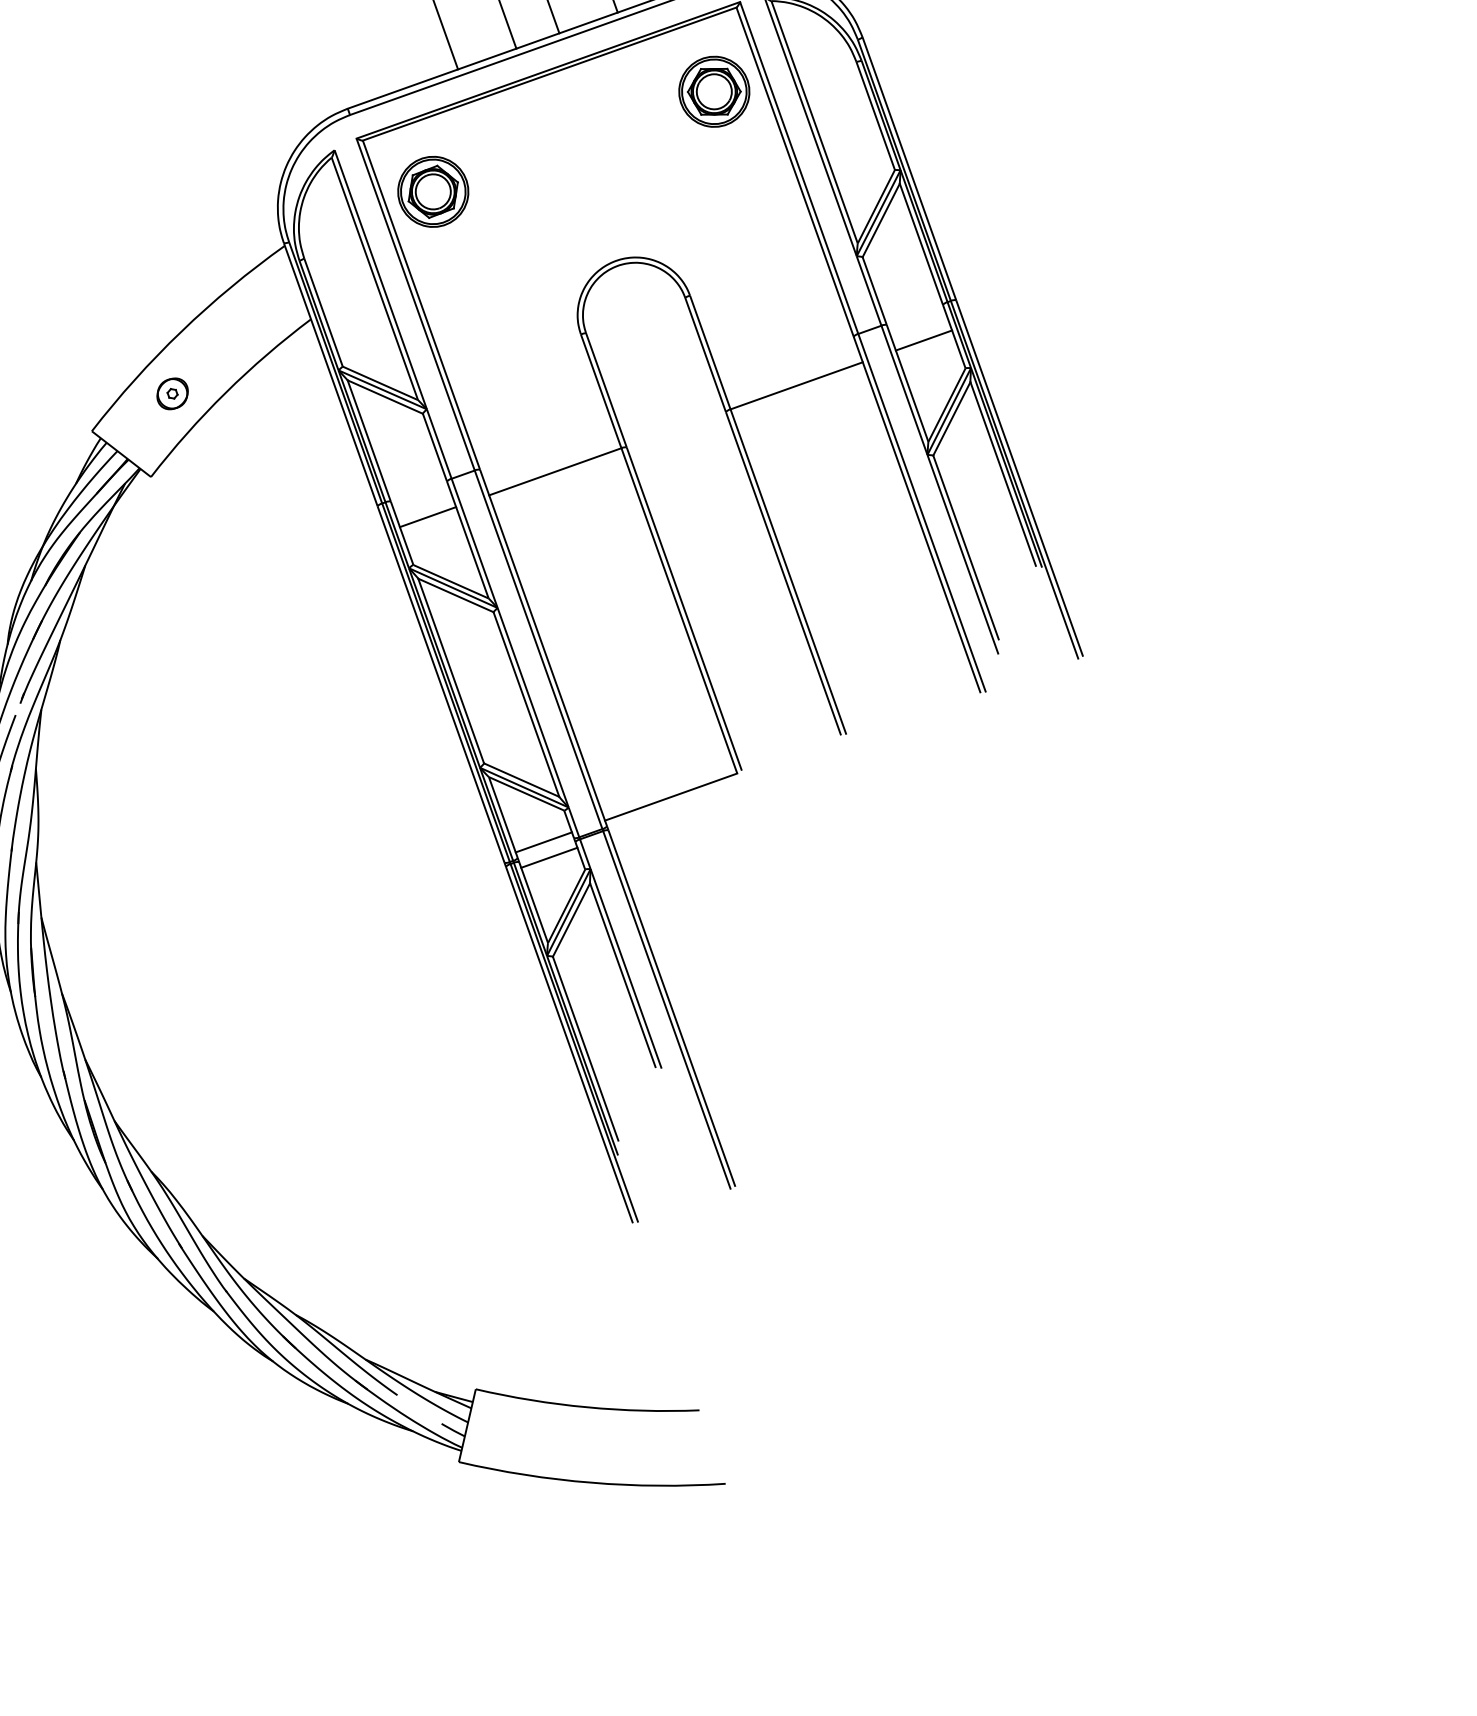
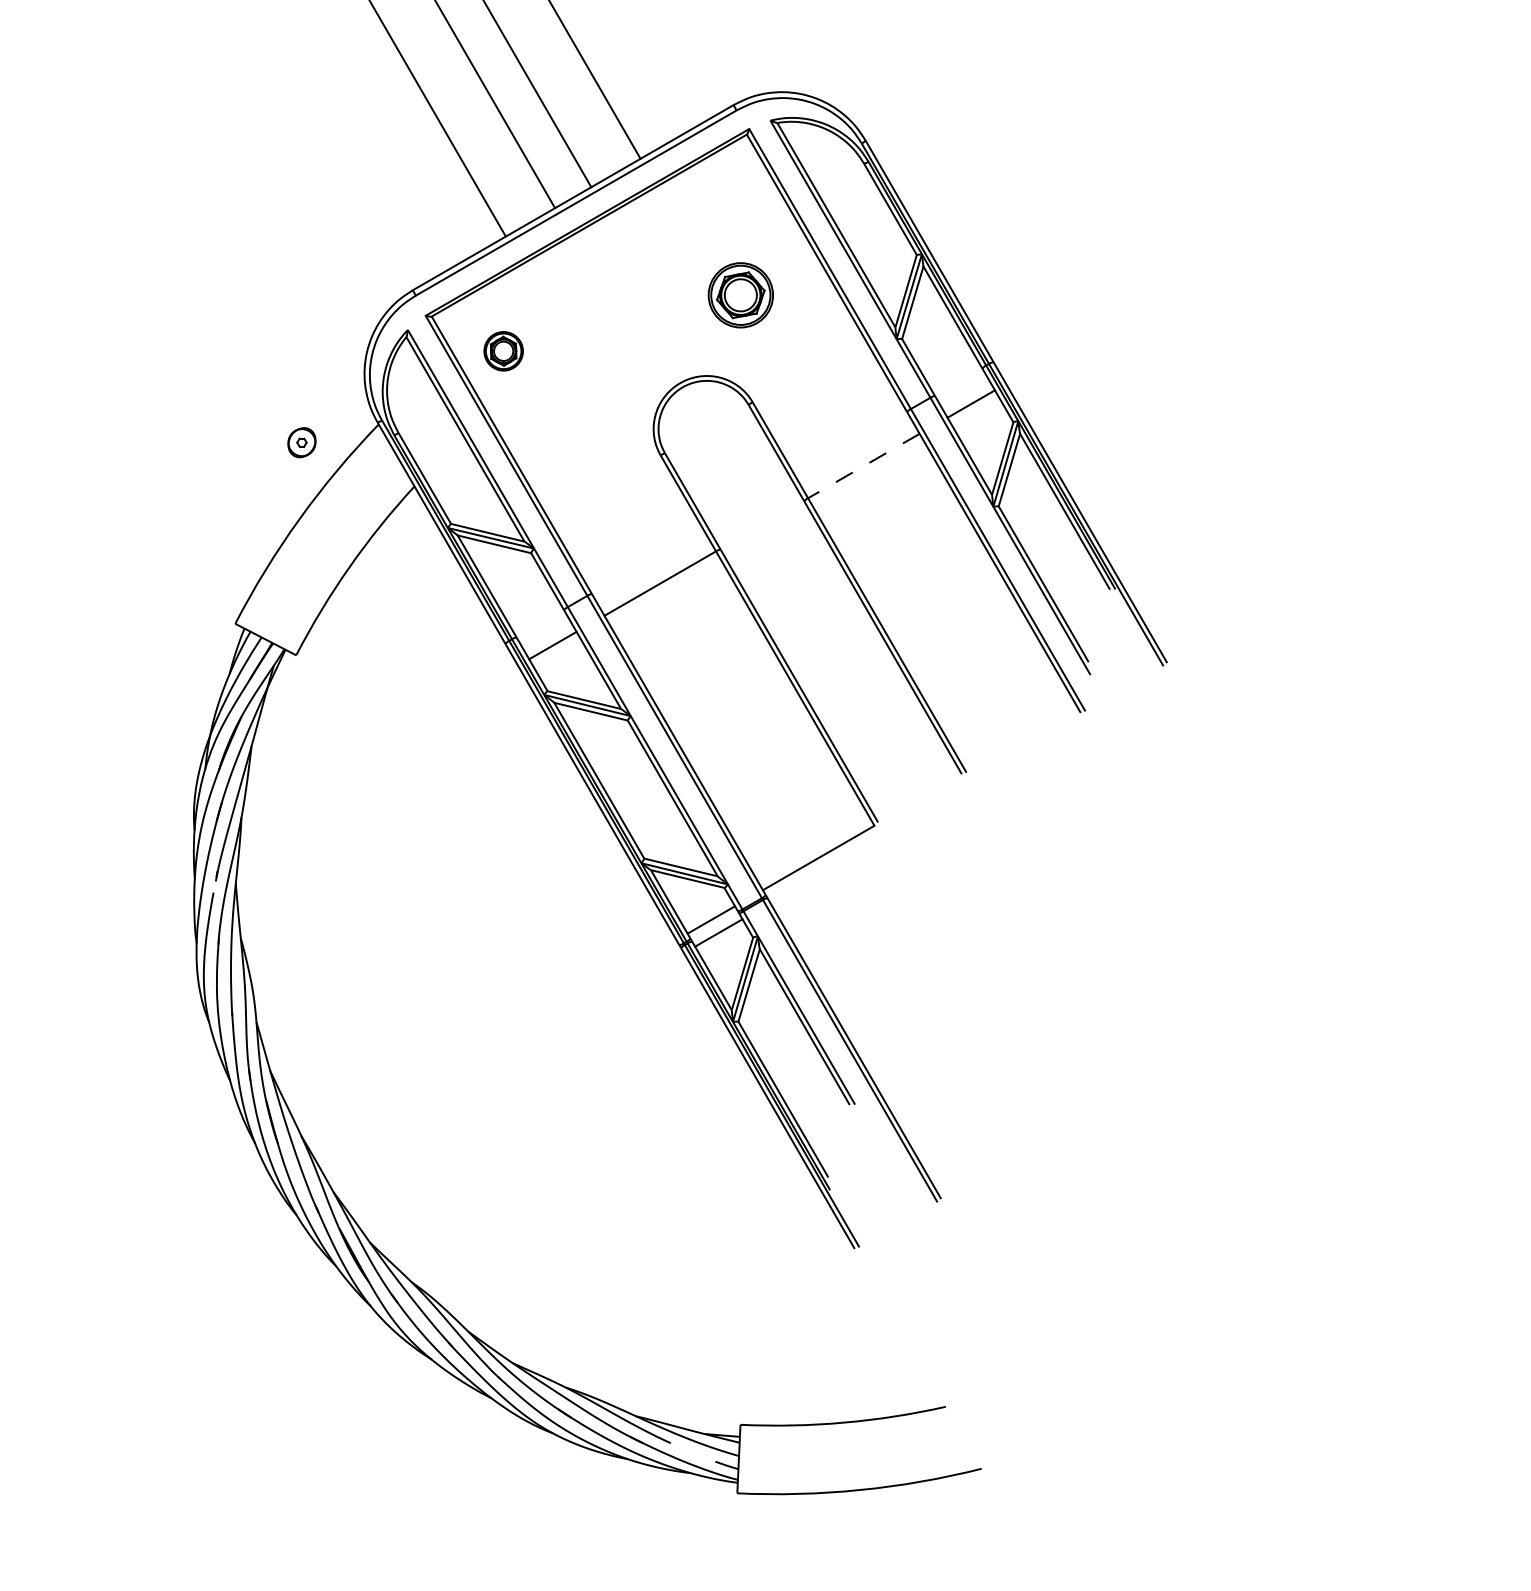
part: (713, 91) -> (740, 295), moved
part: (432, 192) -> (503, 351), size x0.6
line: (796, 386) -> (863, 466), solid -> dashed
part: (172, 393) -> (301, 442), moved

